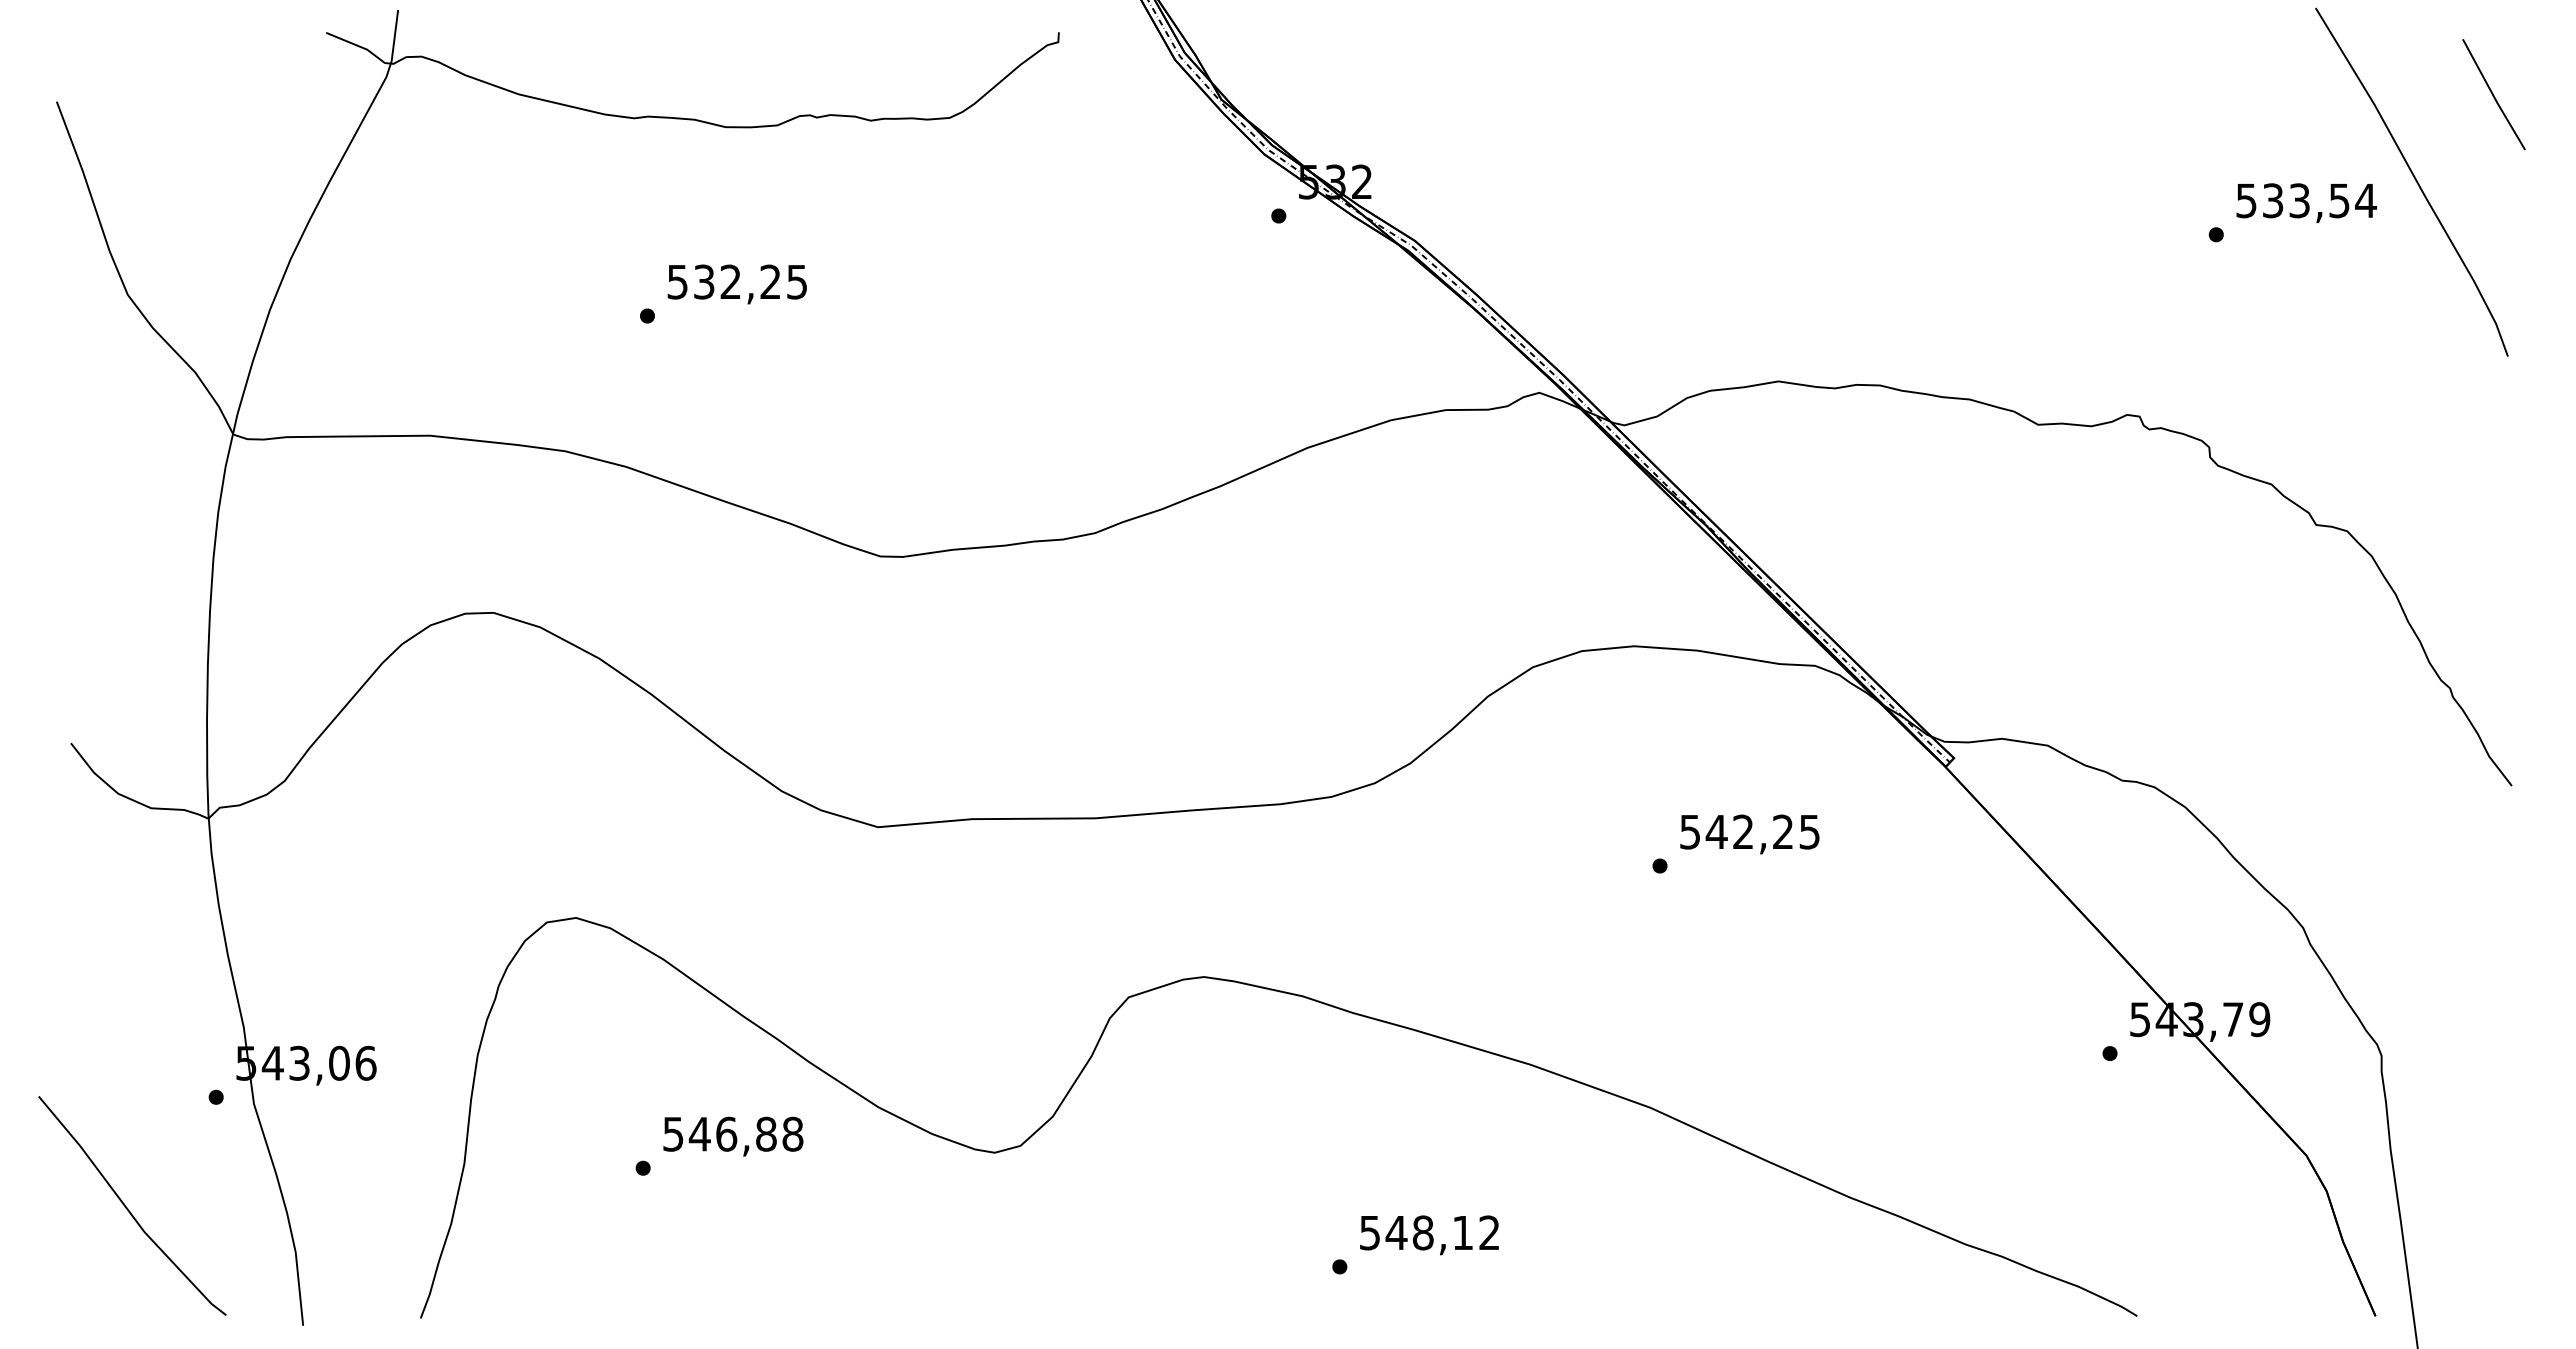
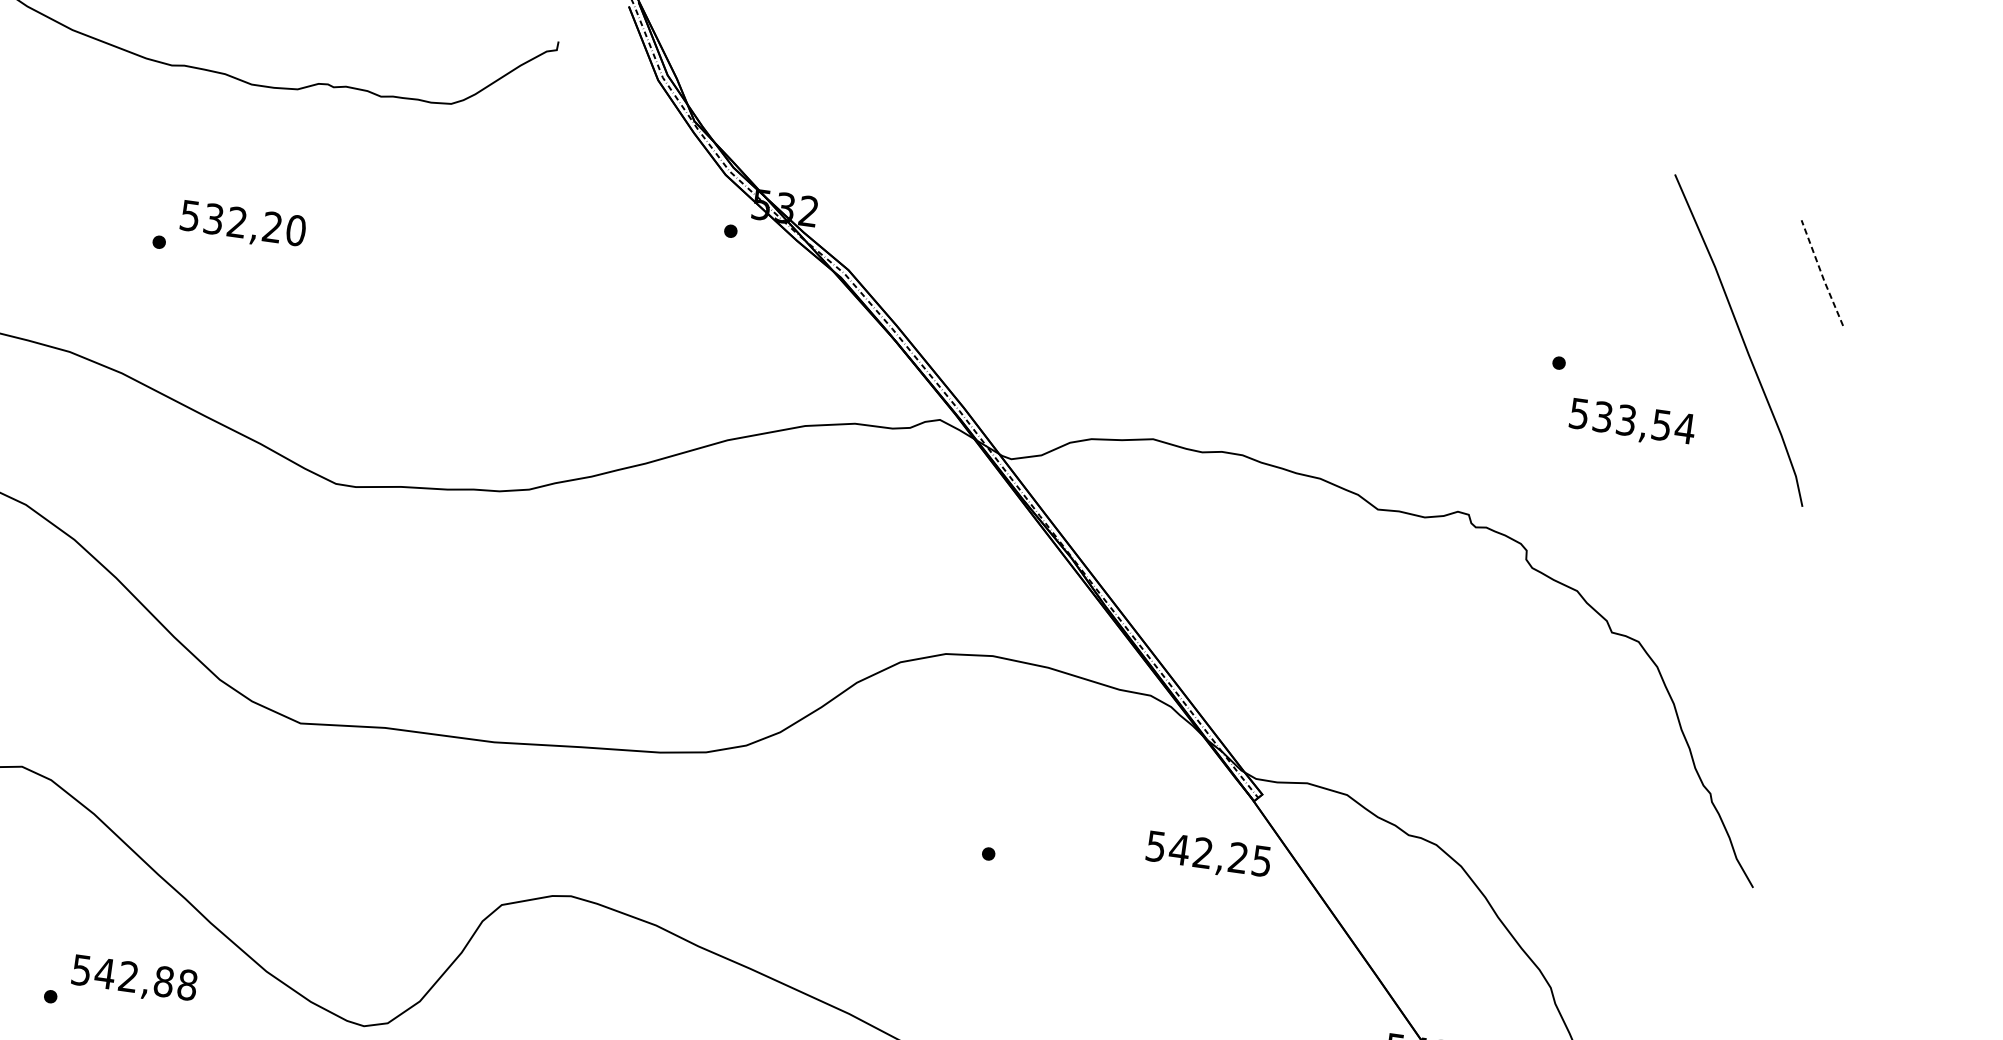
line: (2493, 95) -> (1821, 273), solid -> dashed
text: (2306, 203) -> (1632, 423), moved
text: (796, 281) -> (295, 229), 532,25 -> 532,20
text: (1749, 834) -> (1208, 855), moved
text: (726, 1133) -> (128, 976), 546,88 -> 542,88

